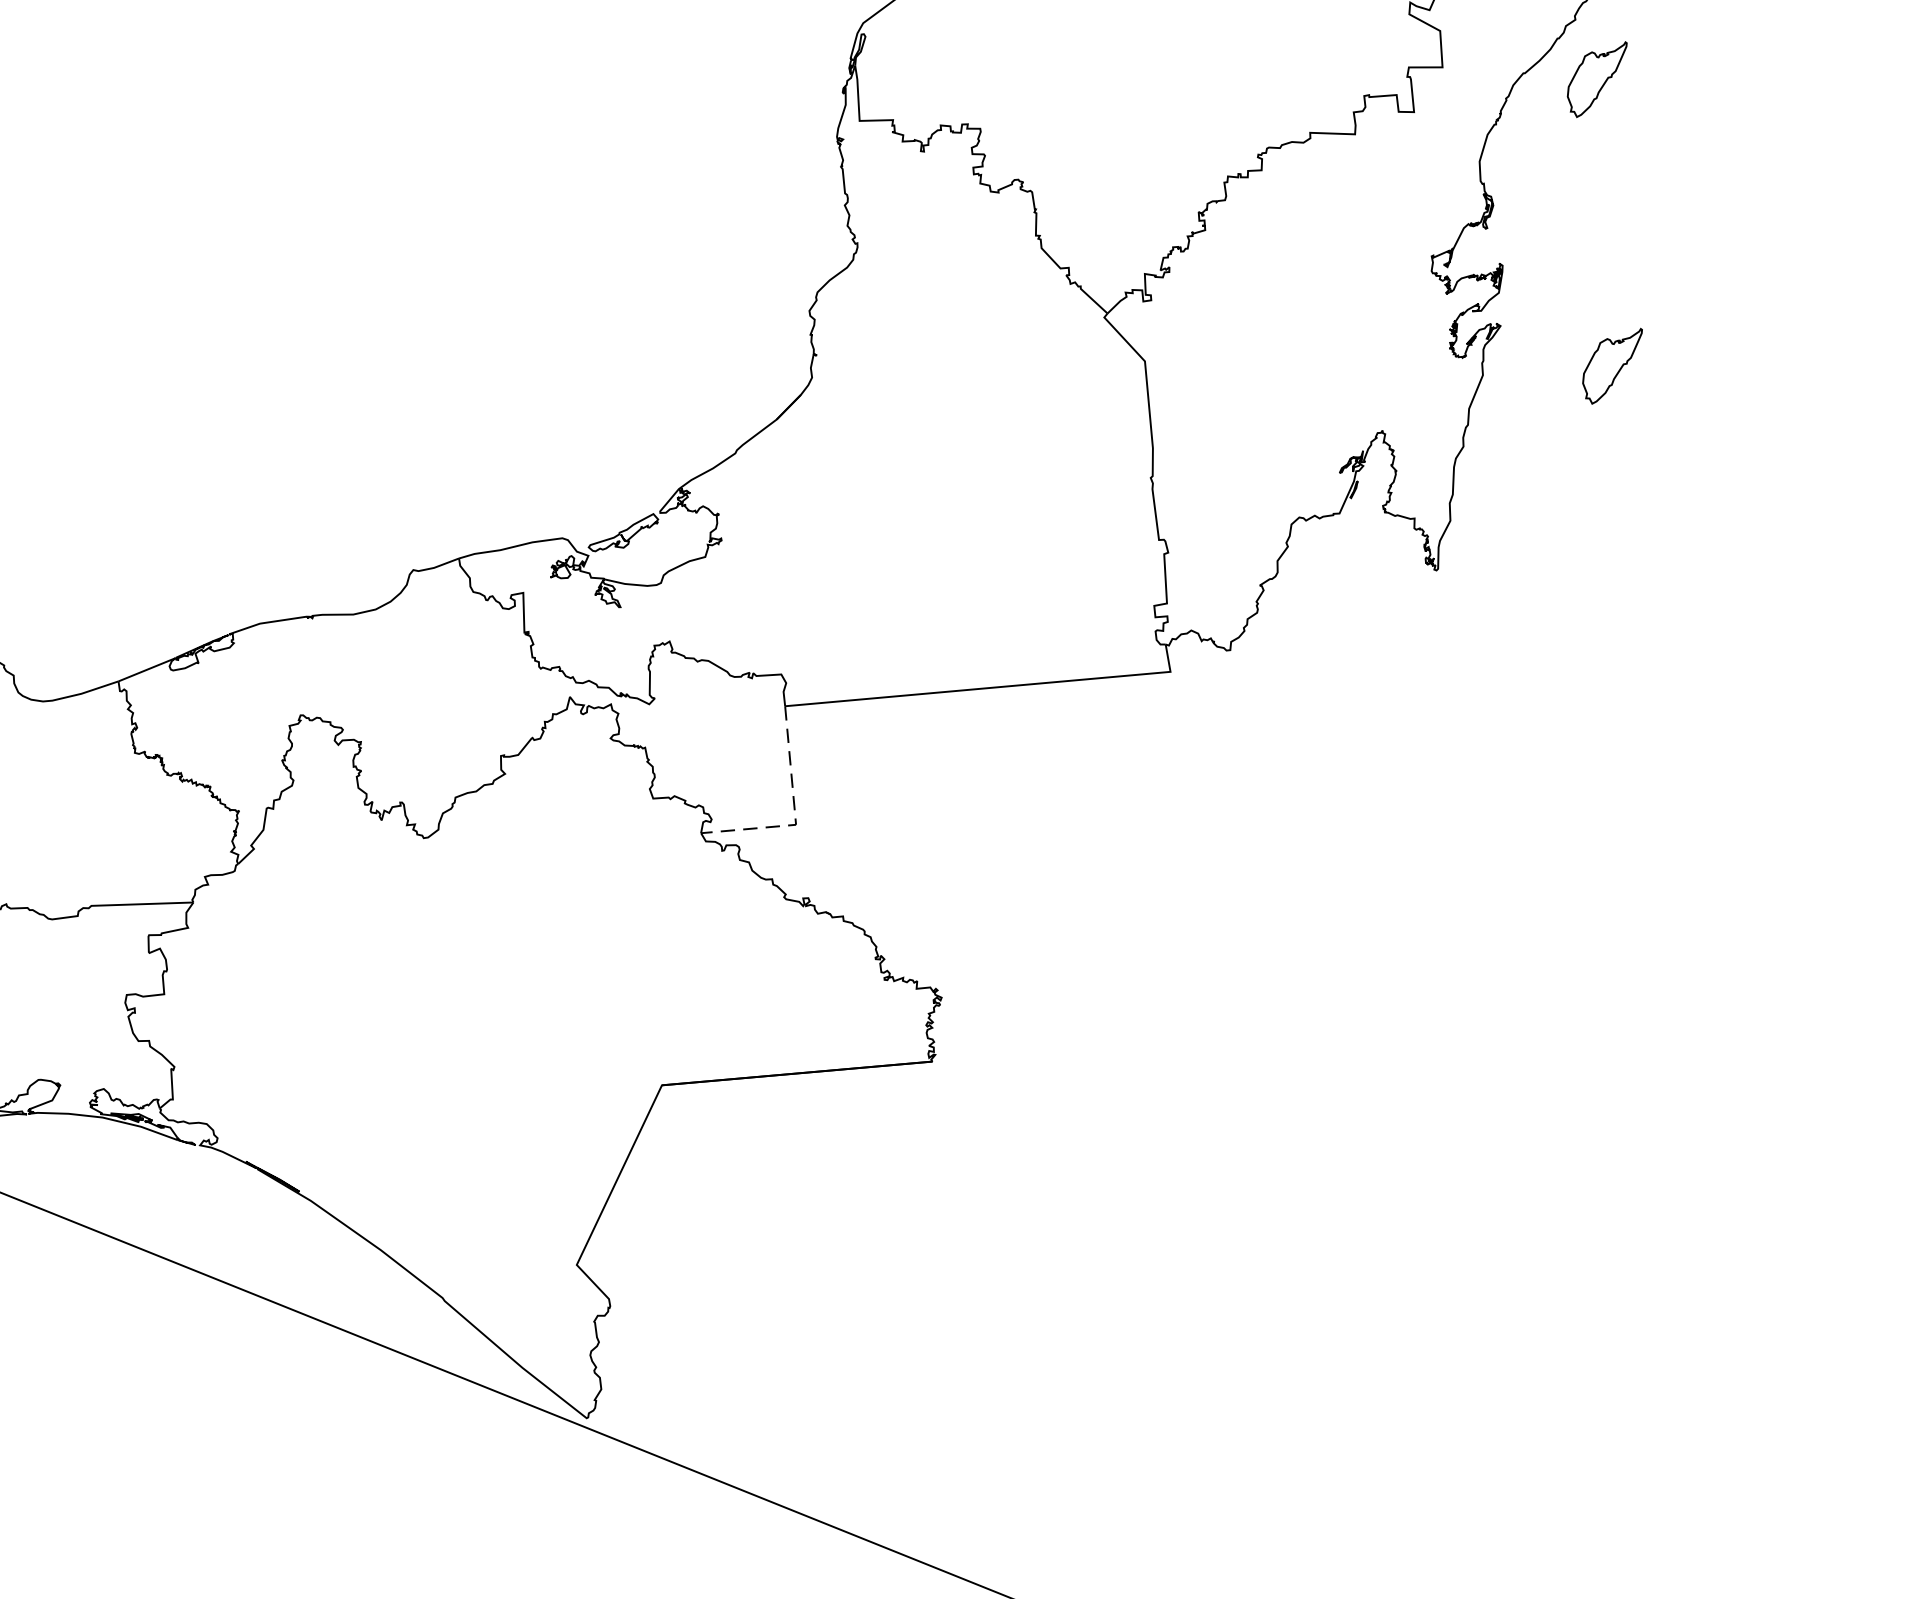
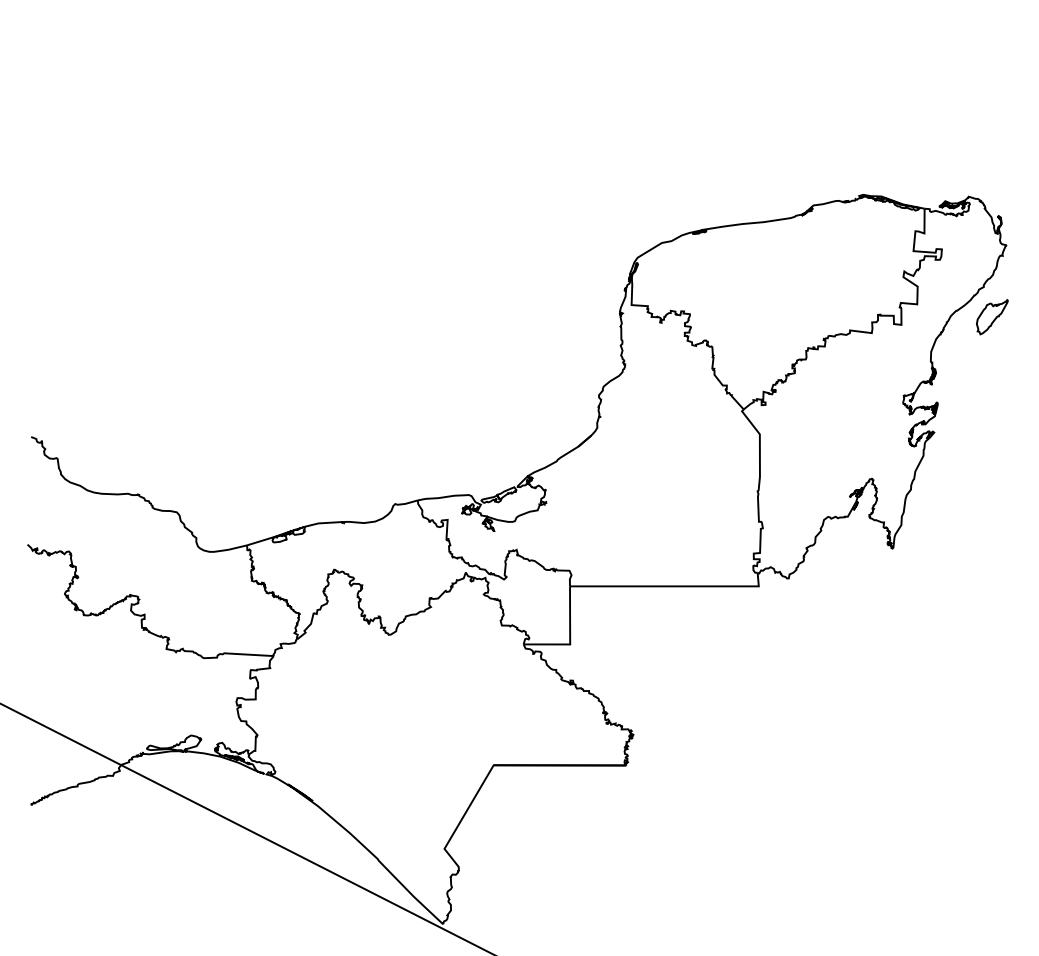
part: (1613, 367) -> (987, 457), removed
line: (795, 814) -> (570, 639), dashed -> solid

